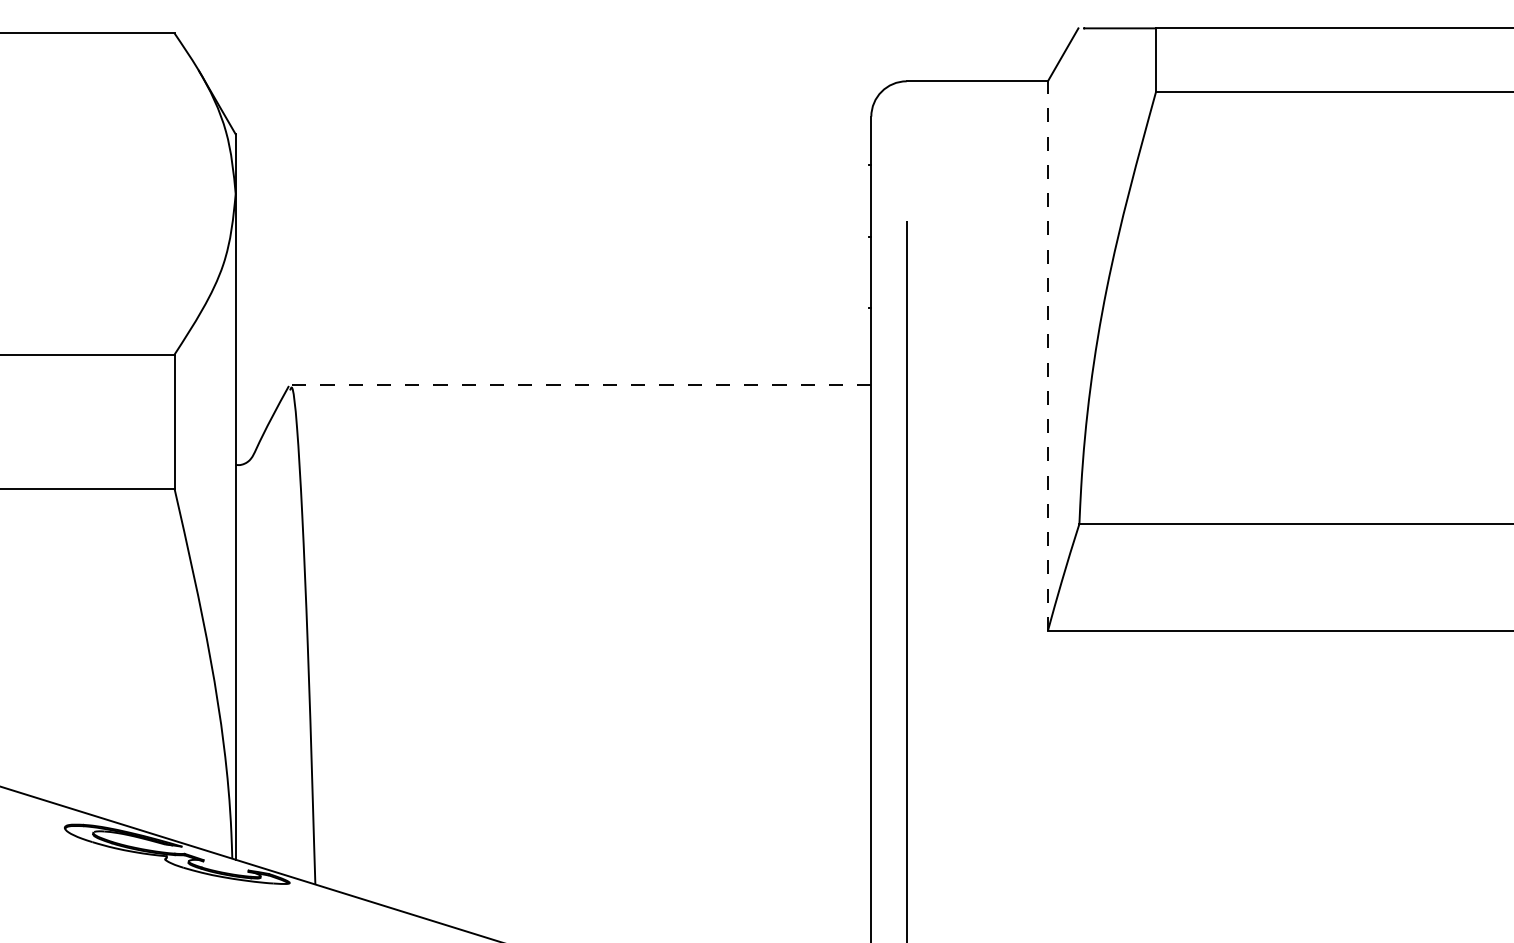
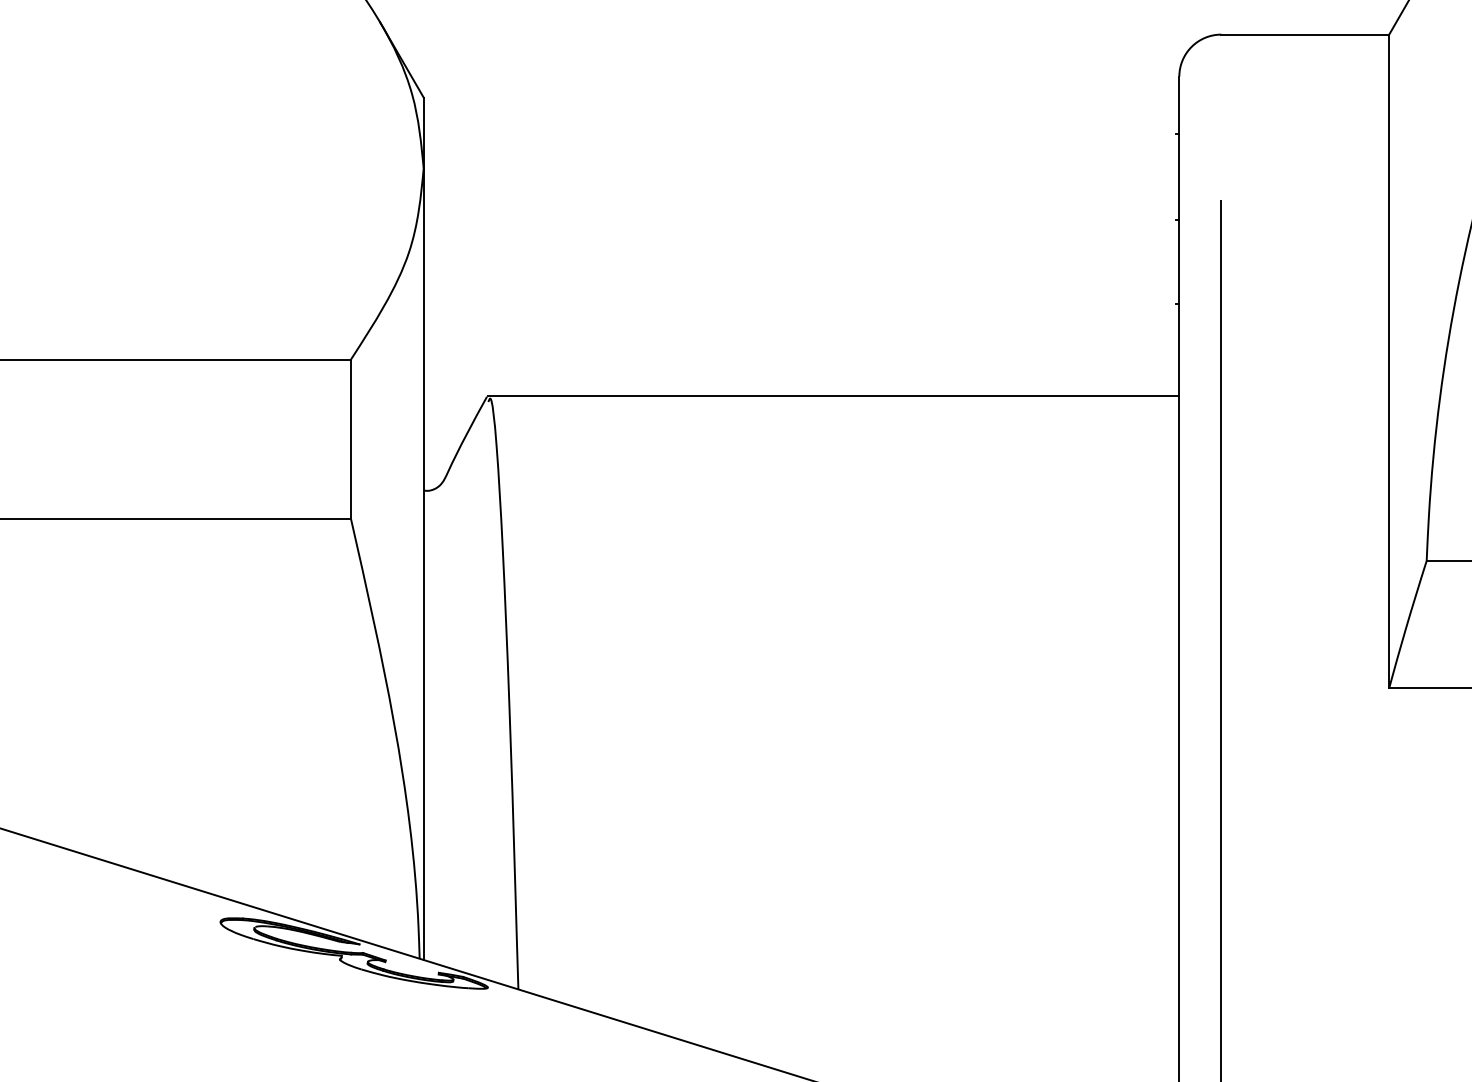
line: (1047, 356) -> (1388, 361), dashed -> solid
line: (580, 385) -> (833, 396), dashed -> solid

